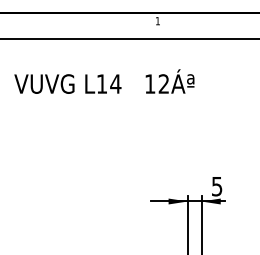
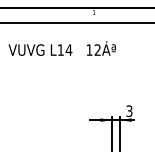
text: (217, 185) -> (129, 110), 5 -> 3

